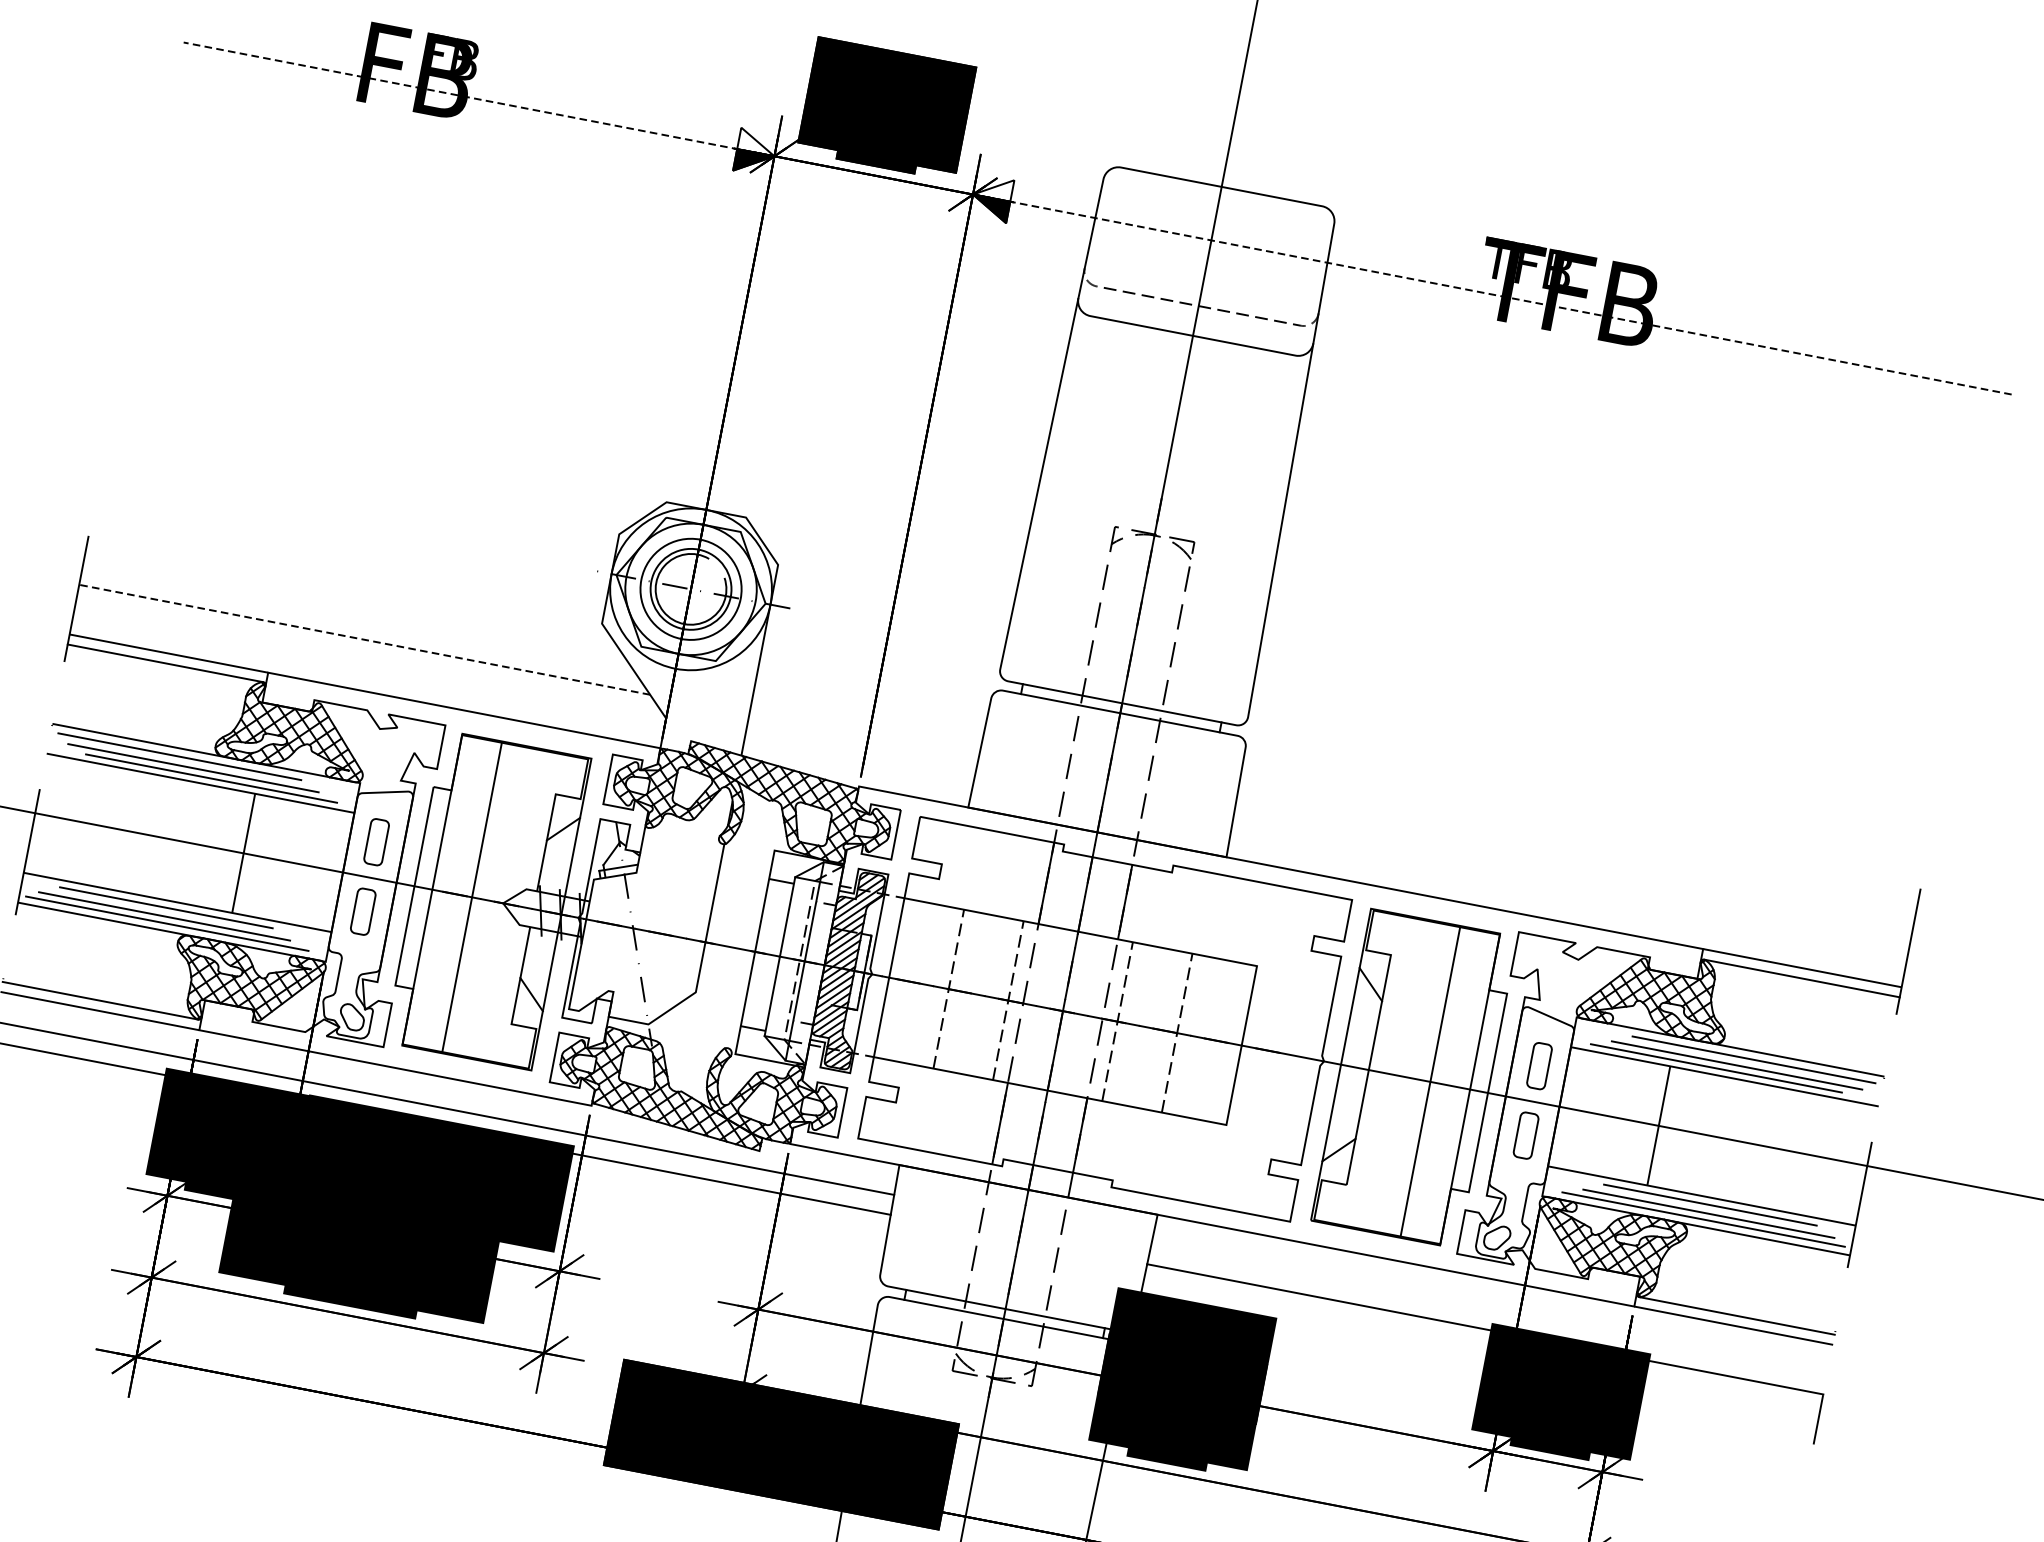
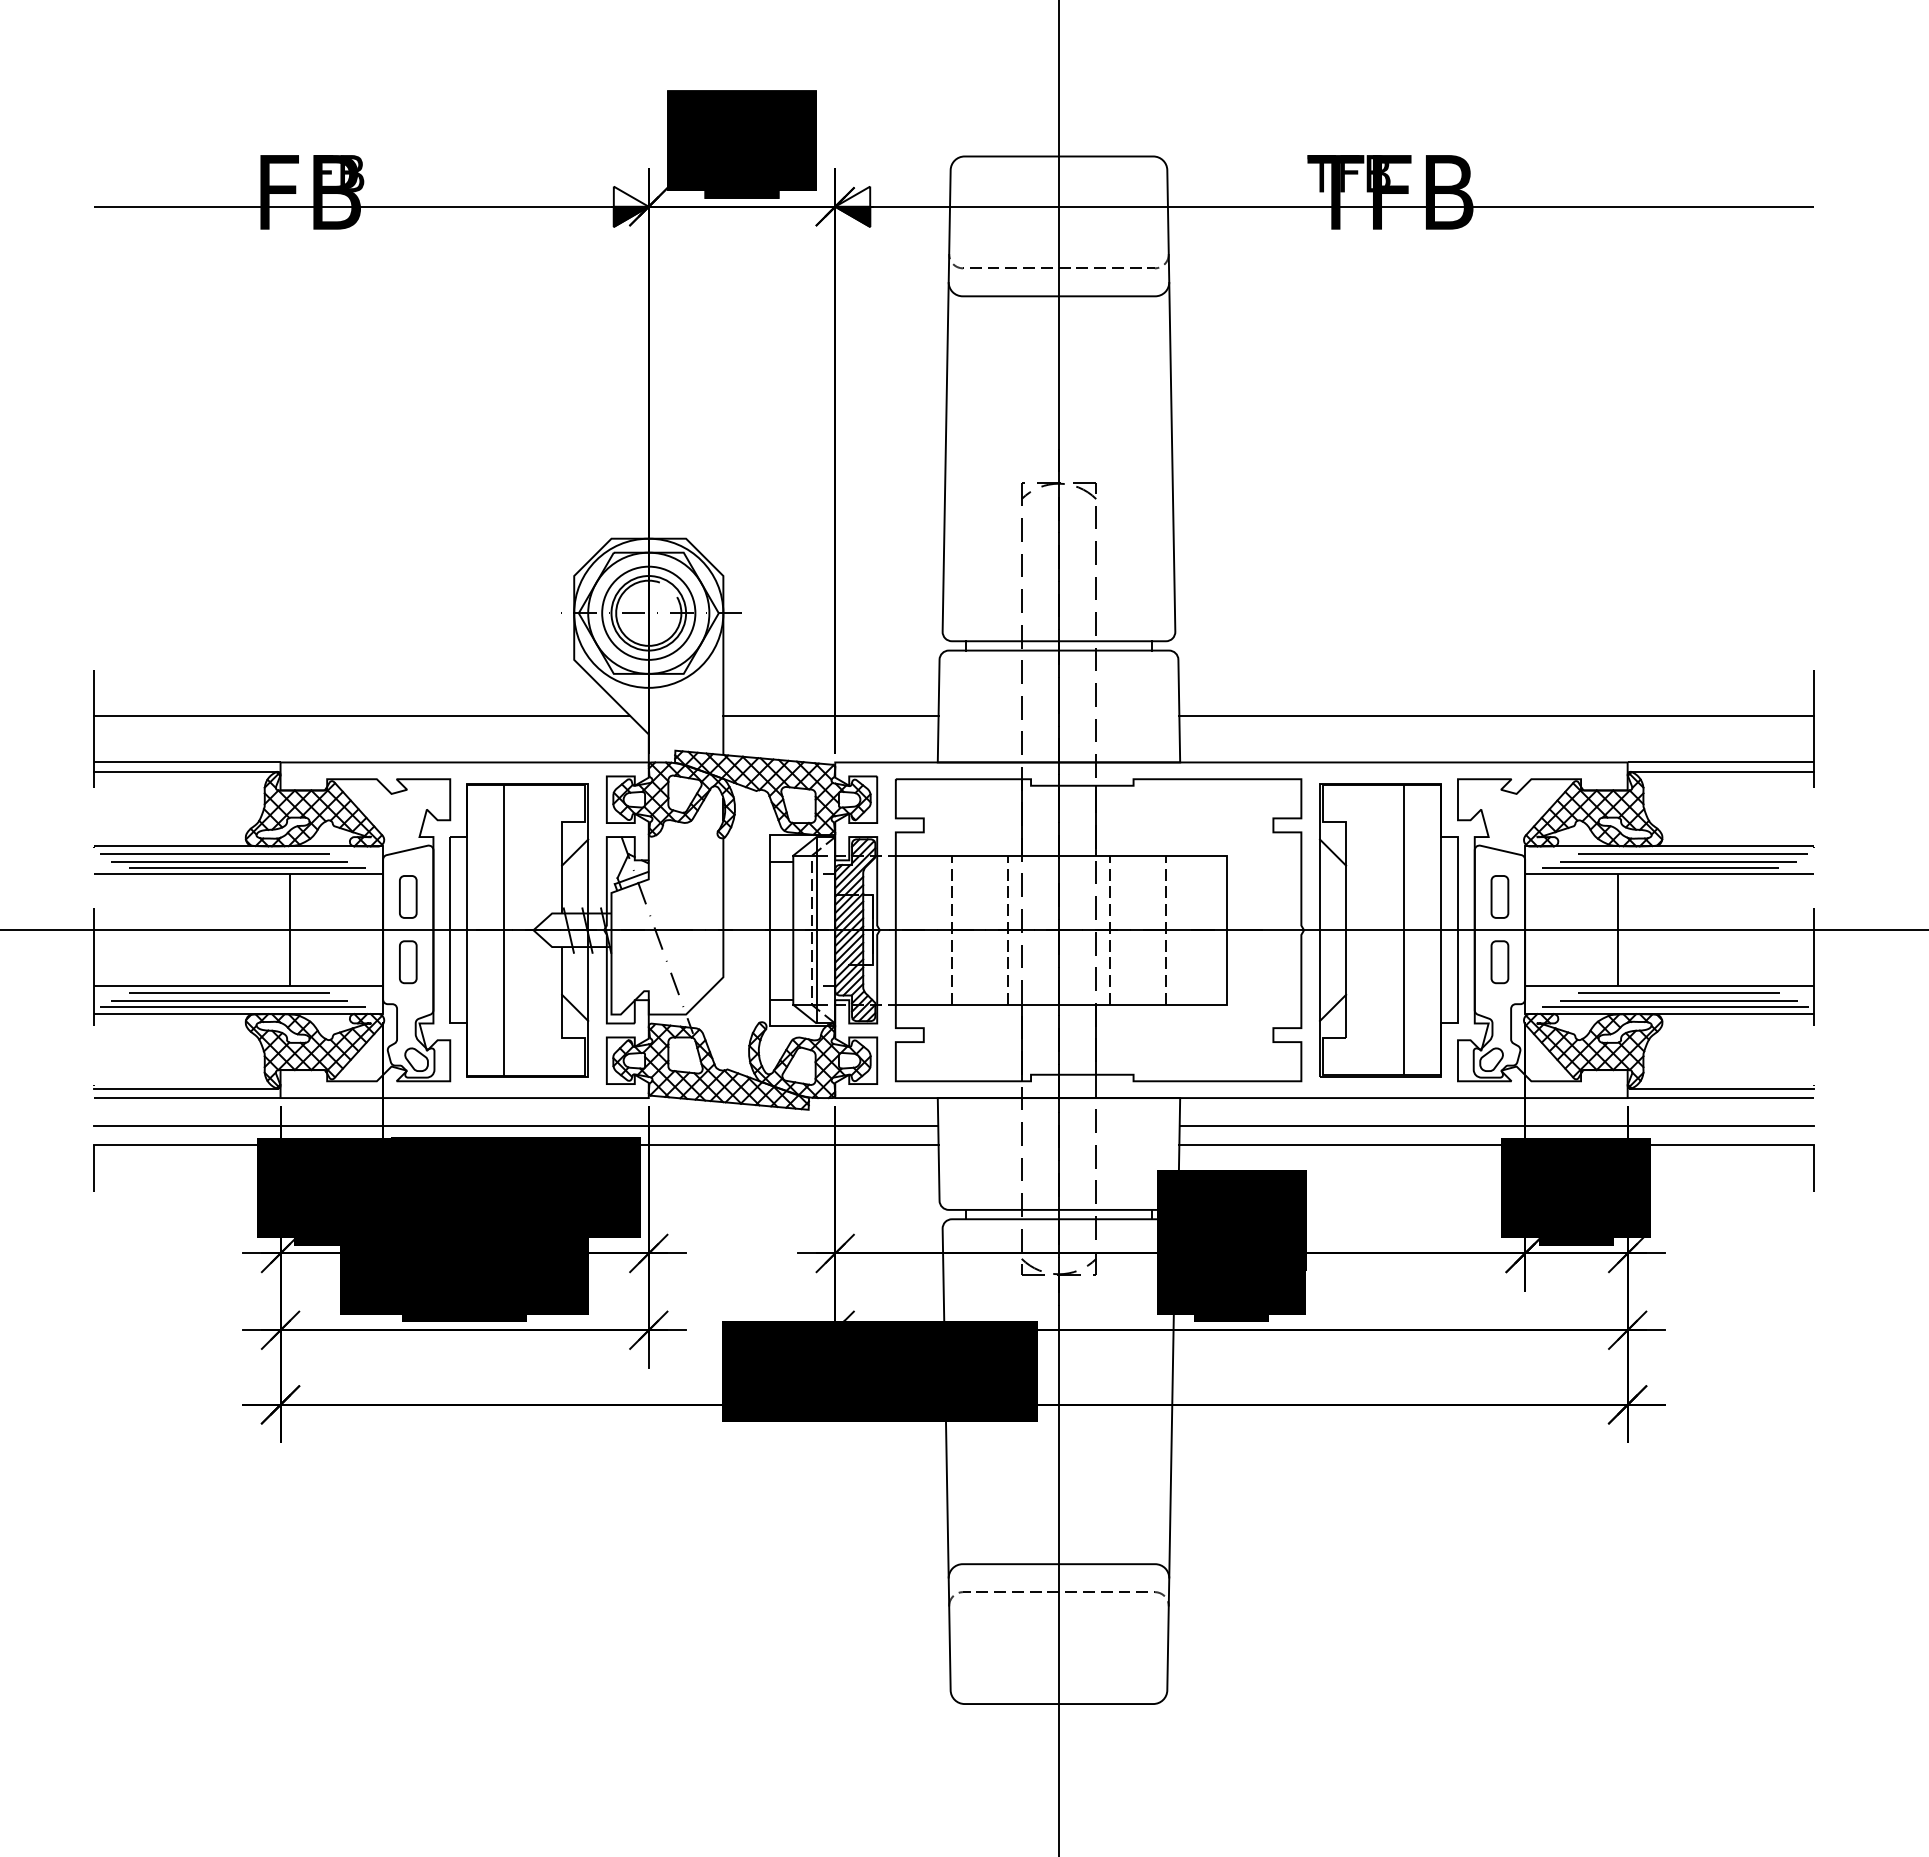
line: (478, 98) -> (370, 206), dashed -> solid
line: (1495, 294) -> (1325, 206), dashed -> solid
line: (364, 639) -> (361, 715), dashed -> solid
line: (863, 735) -> (830, 715), added
line: (1573, 872) -> (1496, 715), added
line: (1488, 1309) -> (1496, 1126), added

